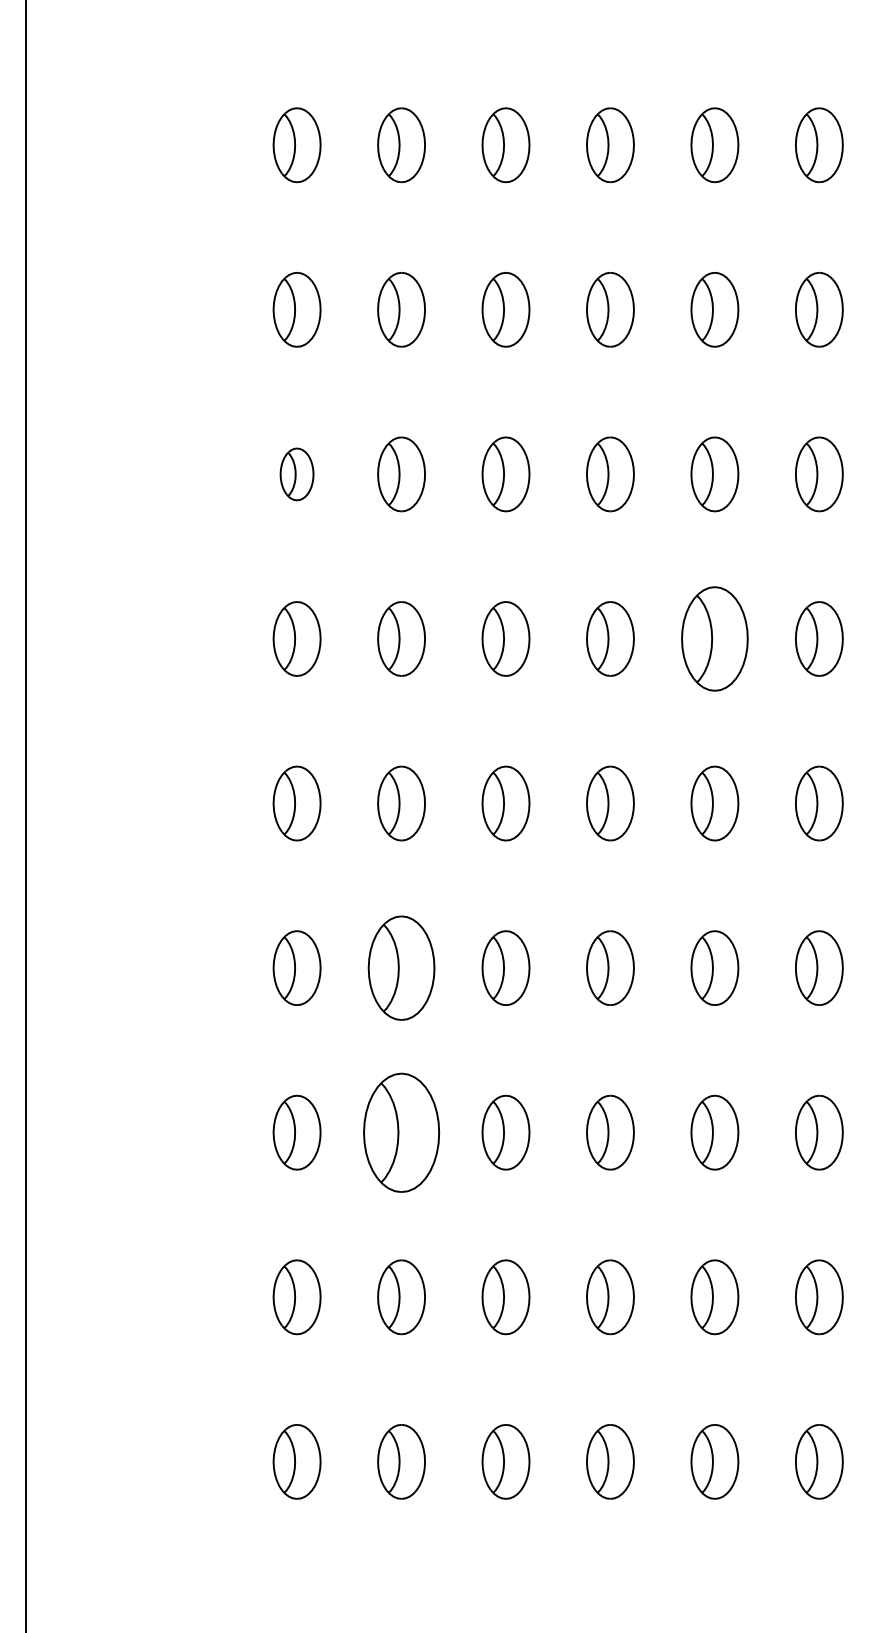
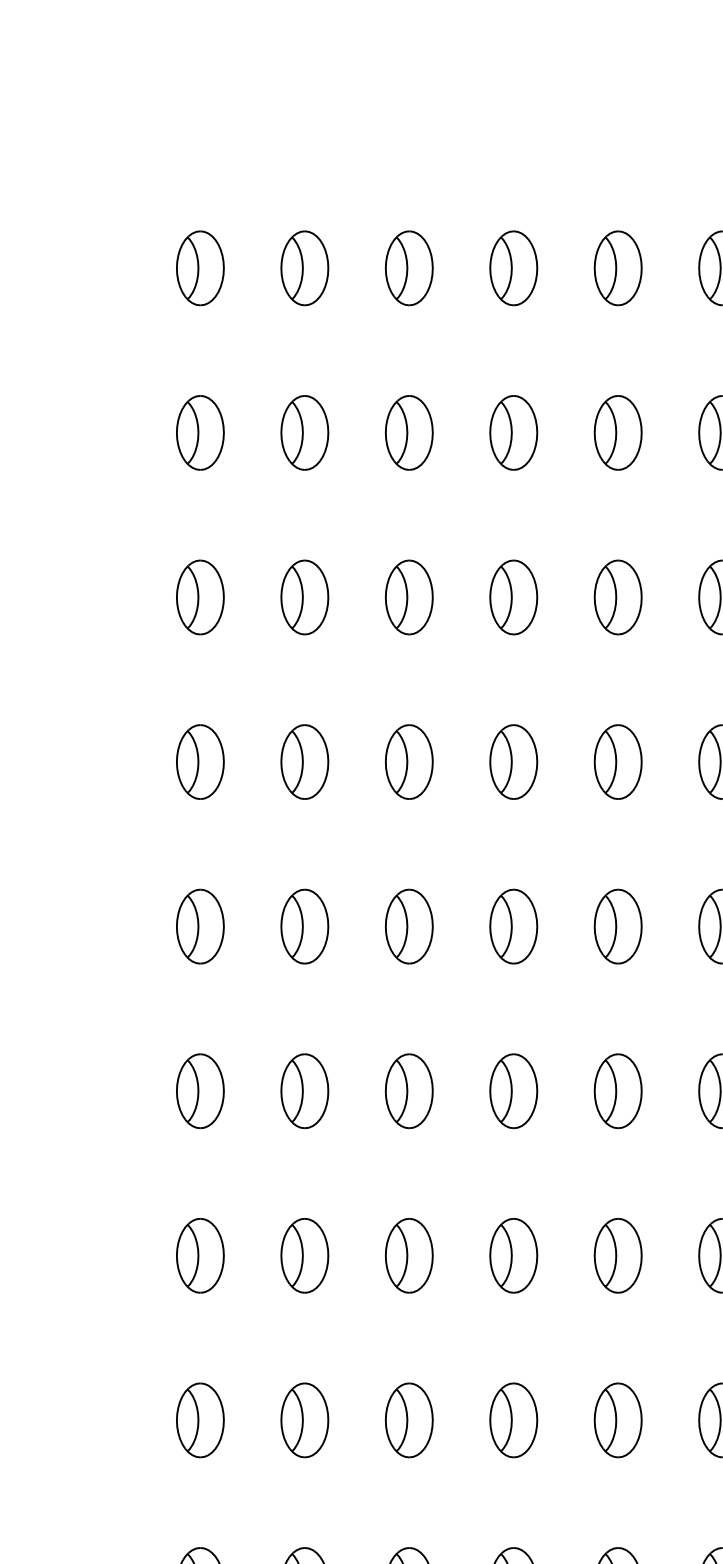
part: (296, 474) -> (199, 597), size x1.43
part: (714, 638) -> (617, 761), size x0.71
part: (401, 967) -> (304, 1090), size x0.71
part: (401, 1132) -> (304, 1255), size x0.62

